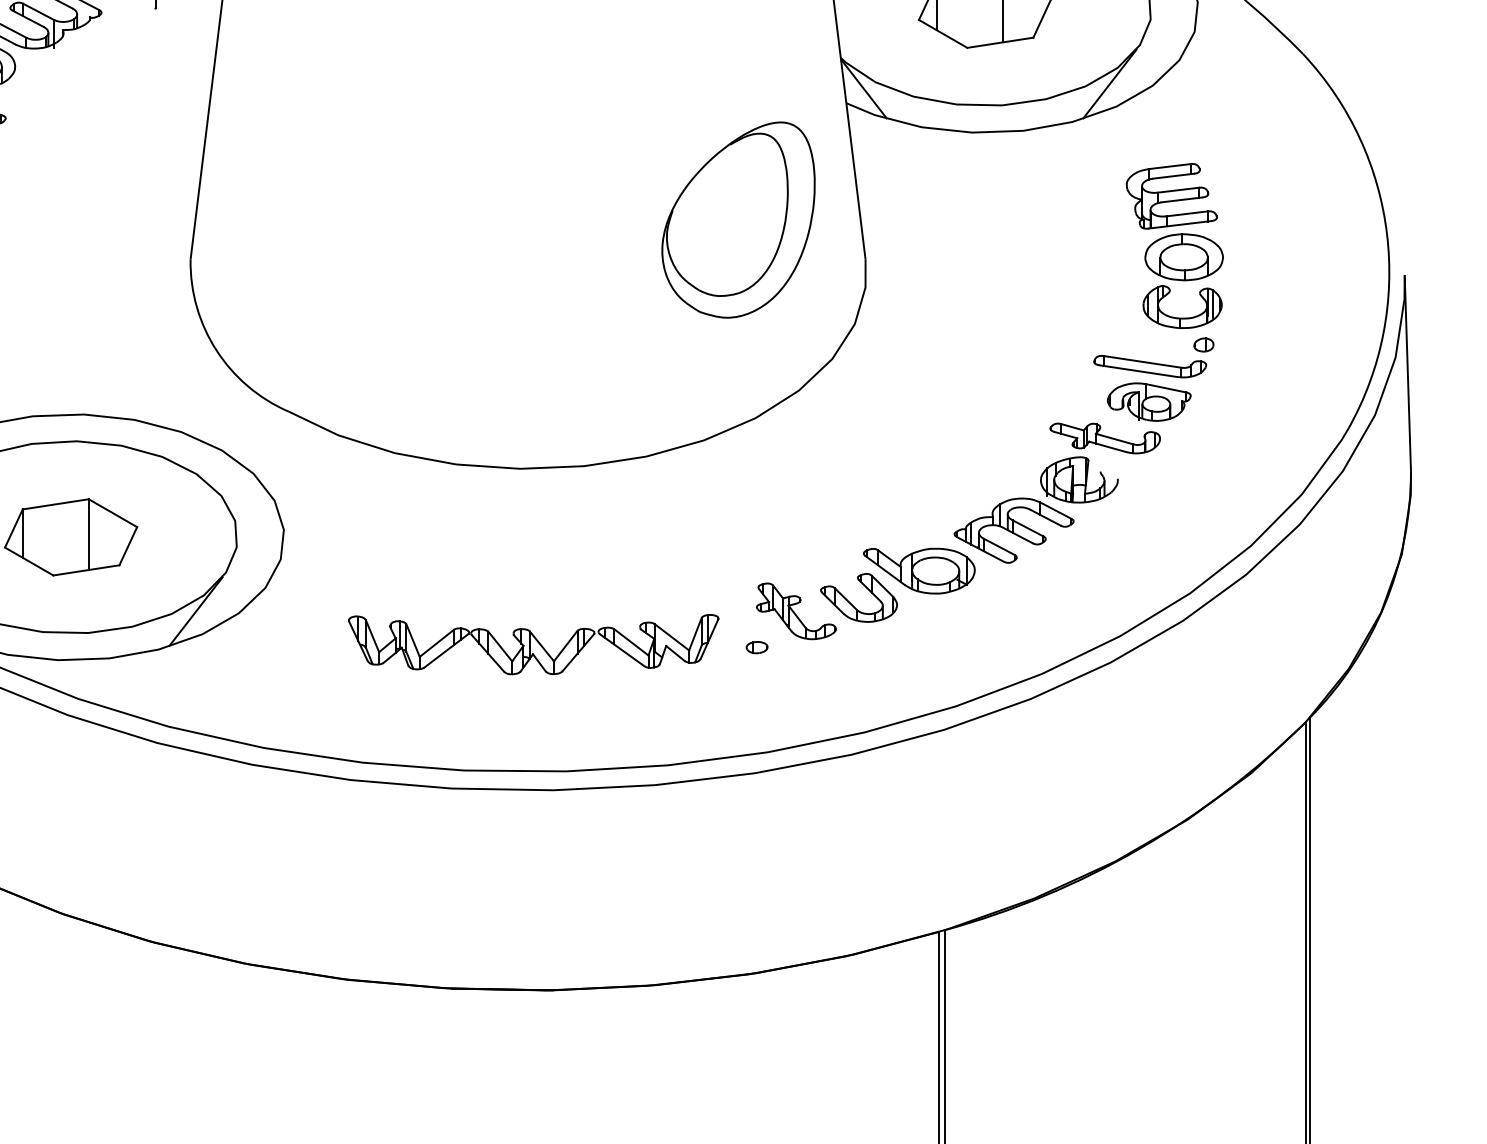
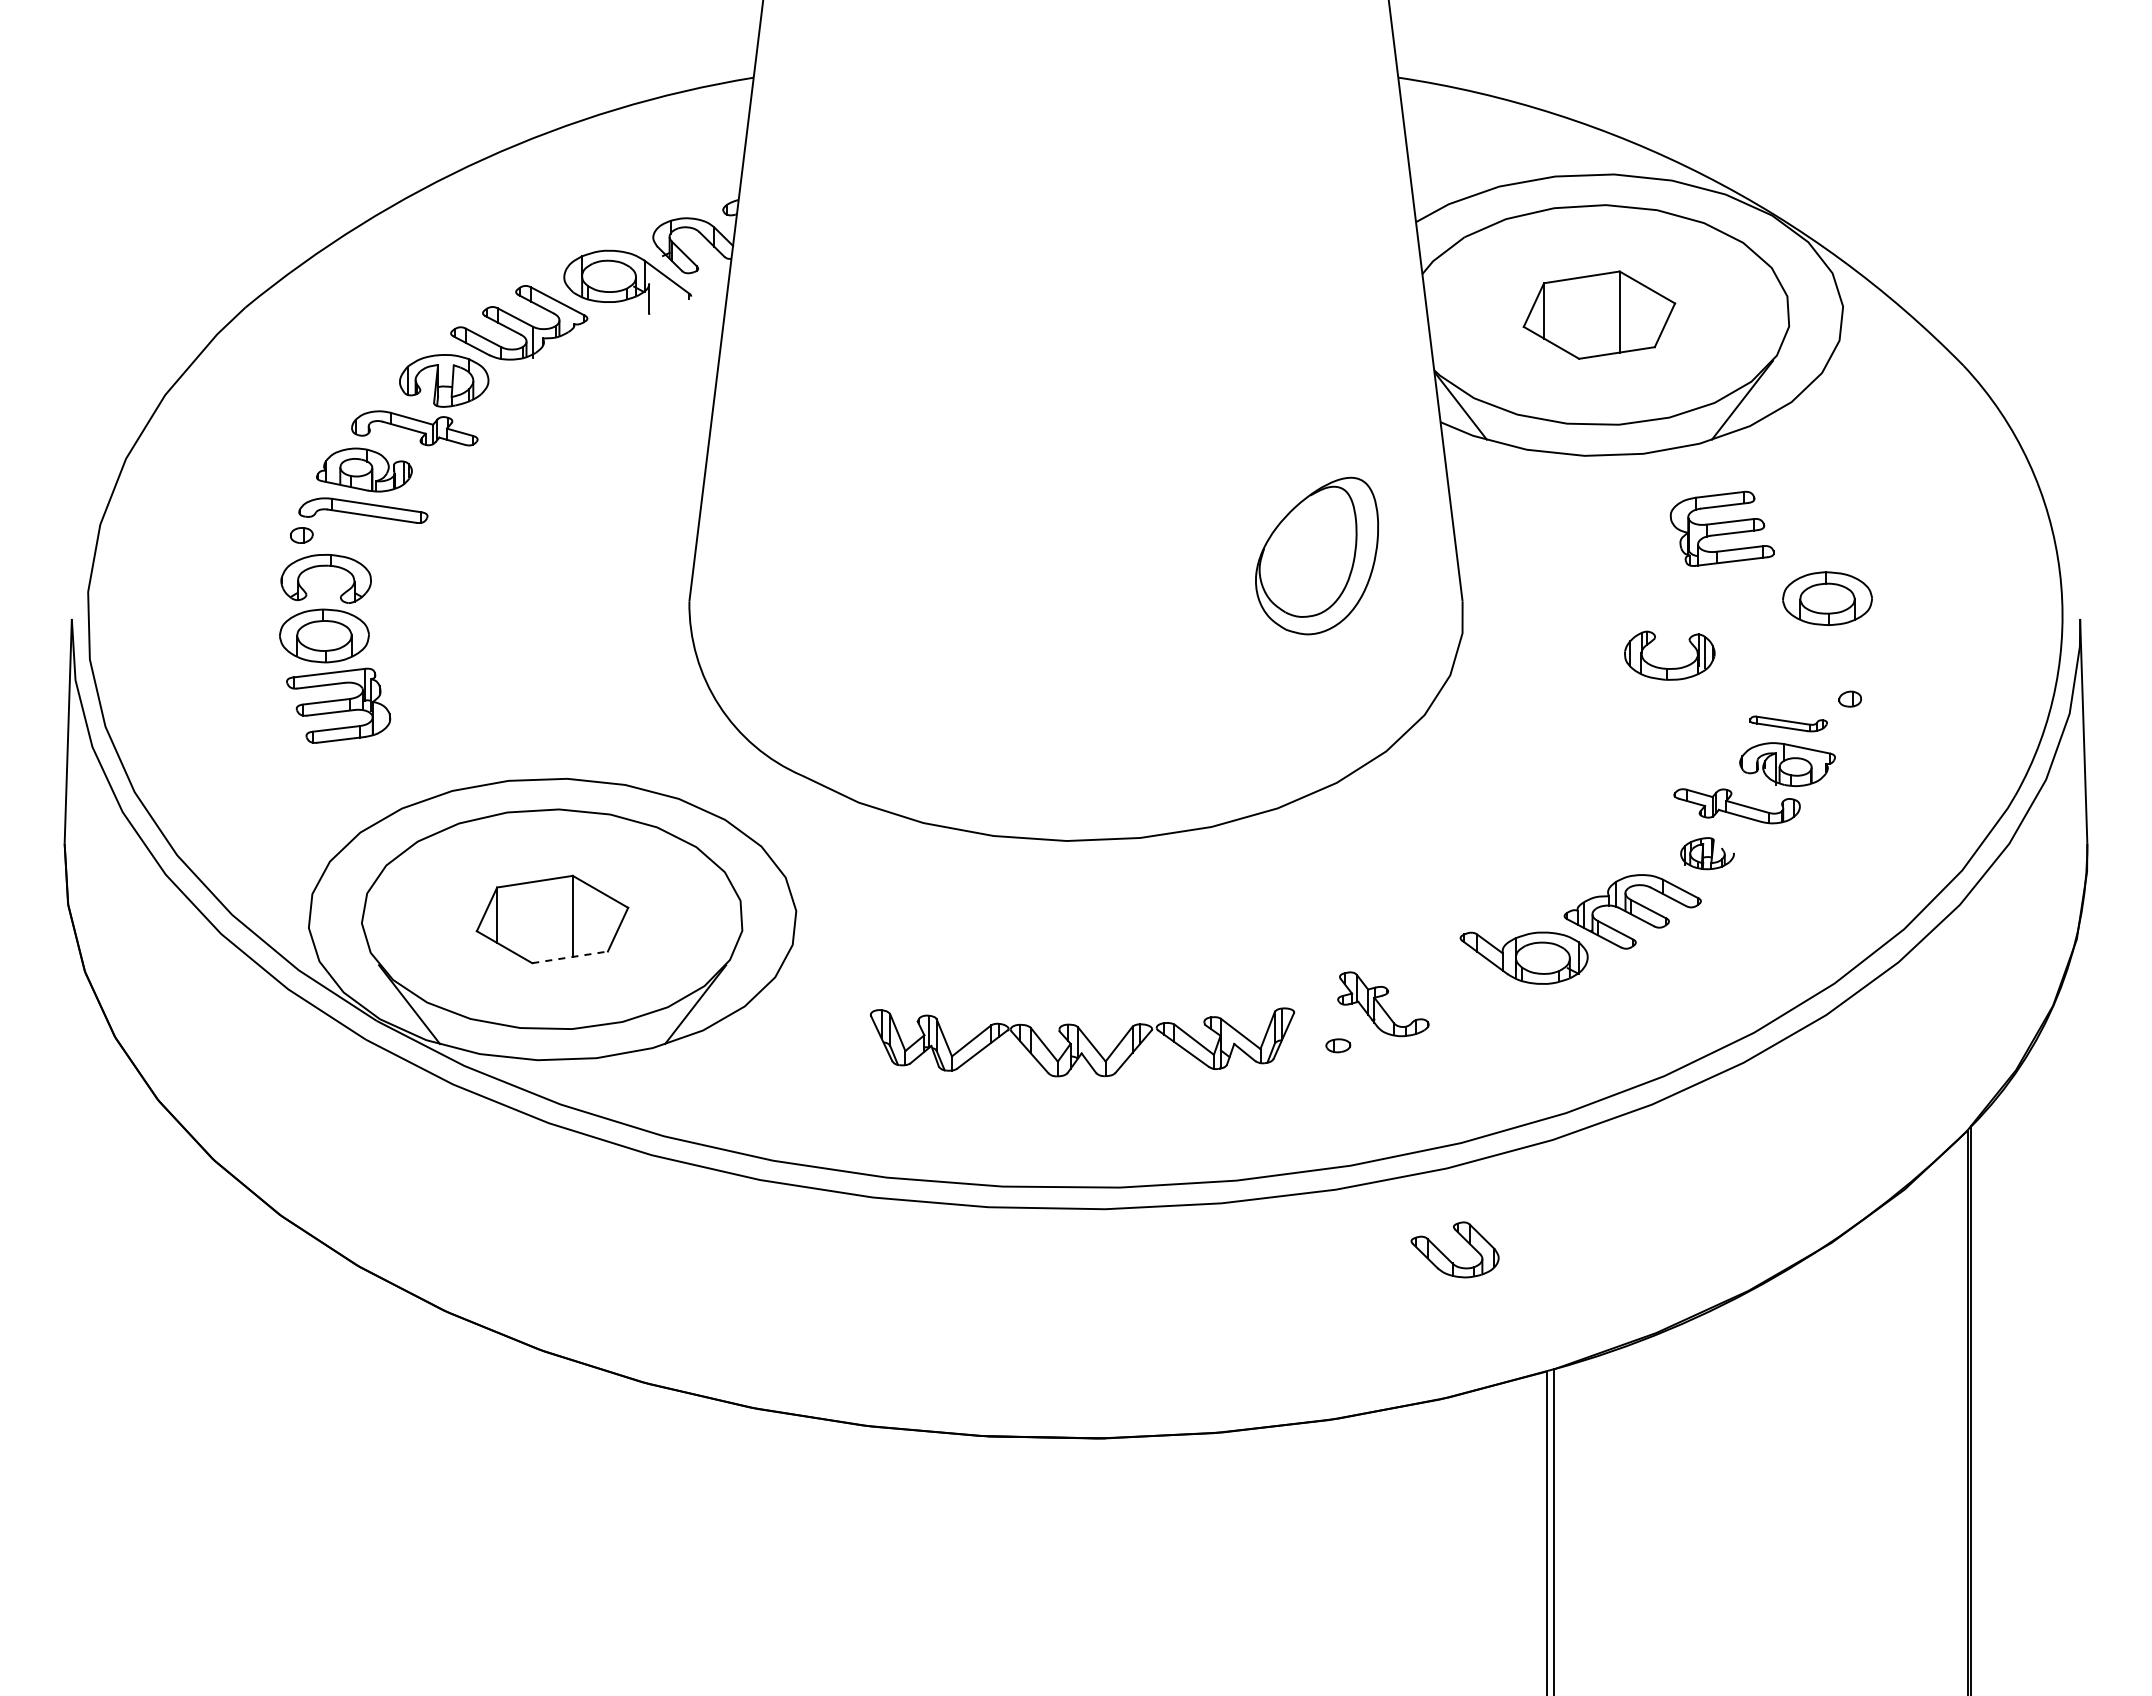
part: (1171, 195) -> (1721, 528), moved
part: (738, 219) -> (1316, 555), size x0.7
part: (1178, 317) -> (1665, 667), moved
part: (1150, 366) -> (1788, 723), size x0.6
part: (1079, 479) -> (1707, 853), size x0.6
line: (86, 570) -> (570, 957), solid -> dashed
part: (851, 603) -> (1446, 1256), moved

